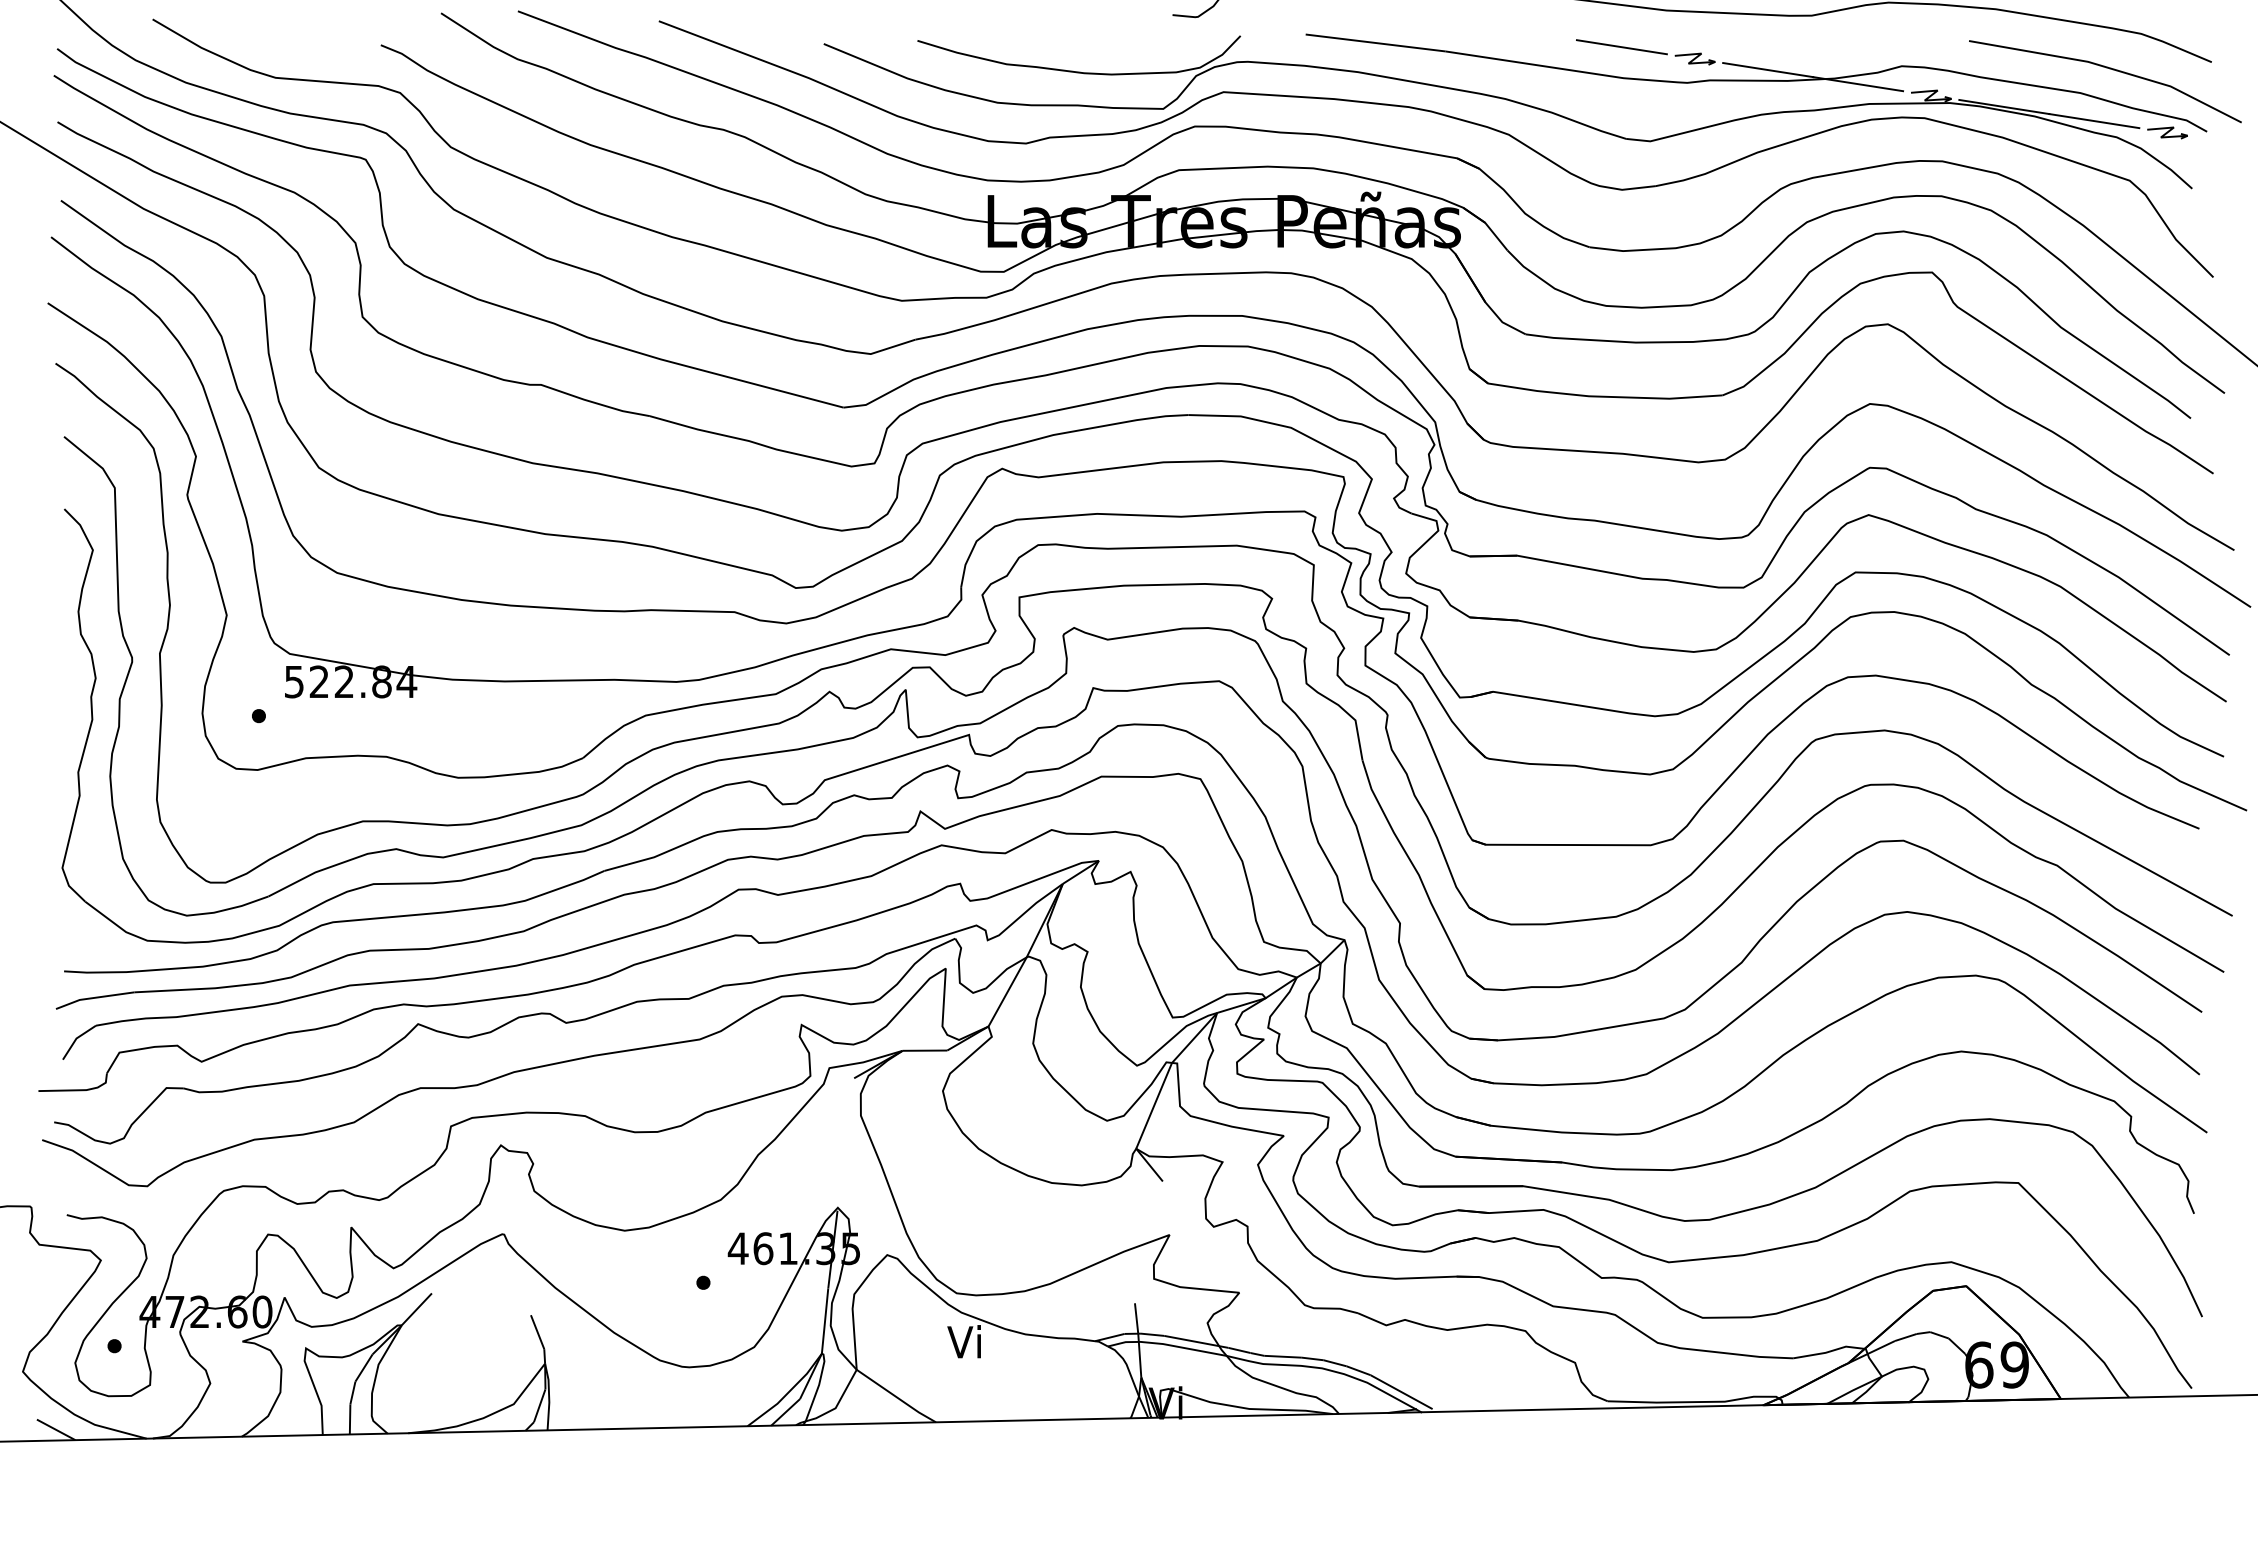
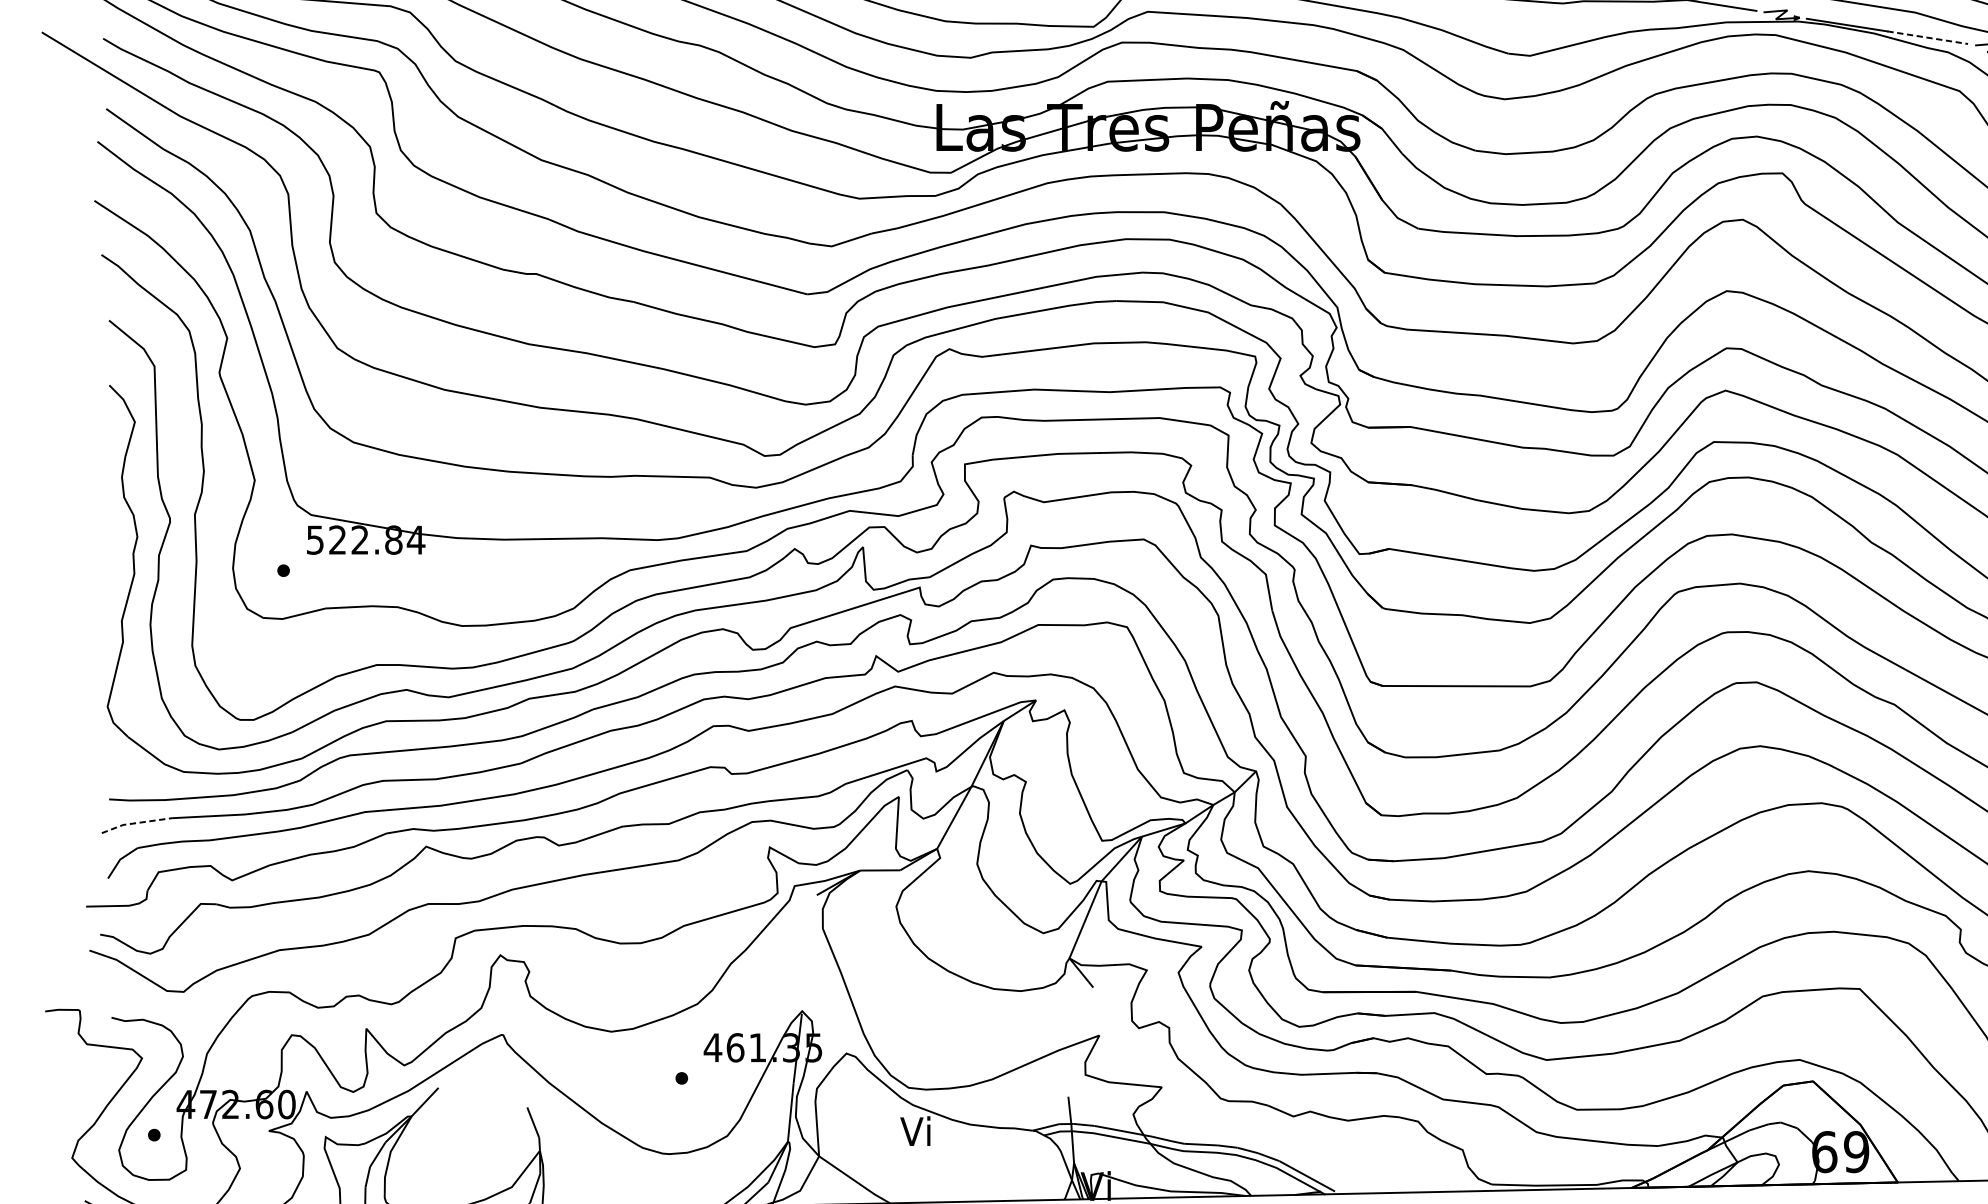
line: (2094, 121) -> (1927, 38), solid -> dashed
line: (94, 997) -> (136, 822), solid -> dashed

